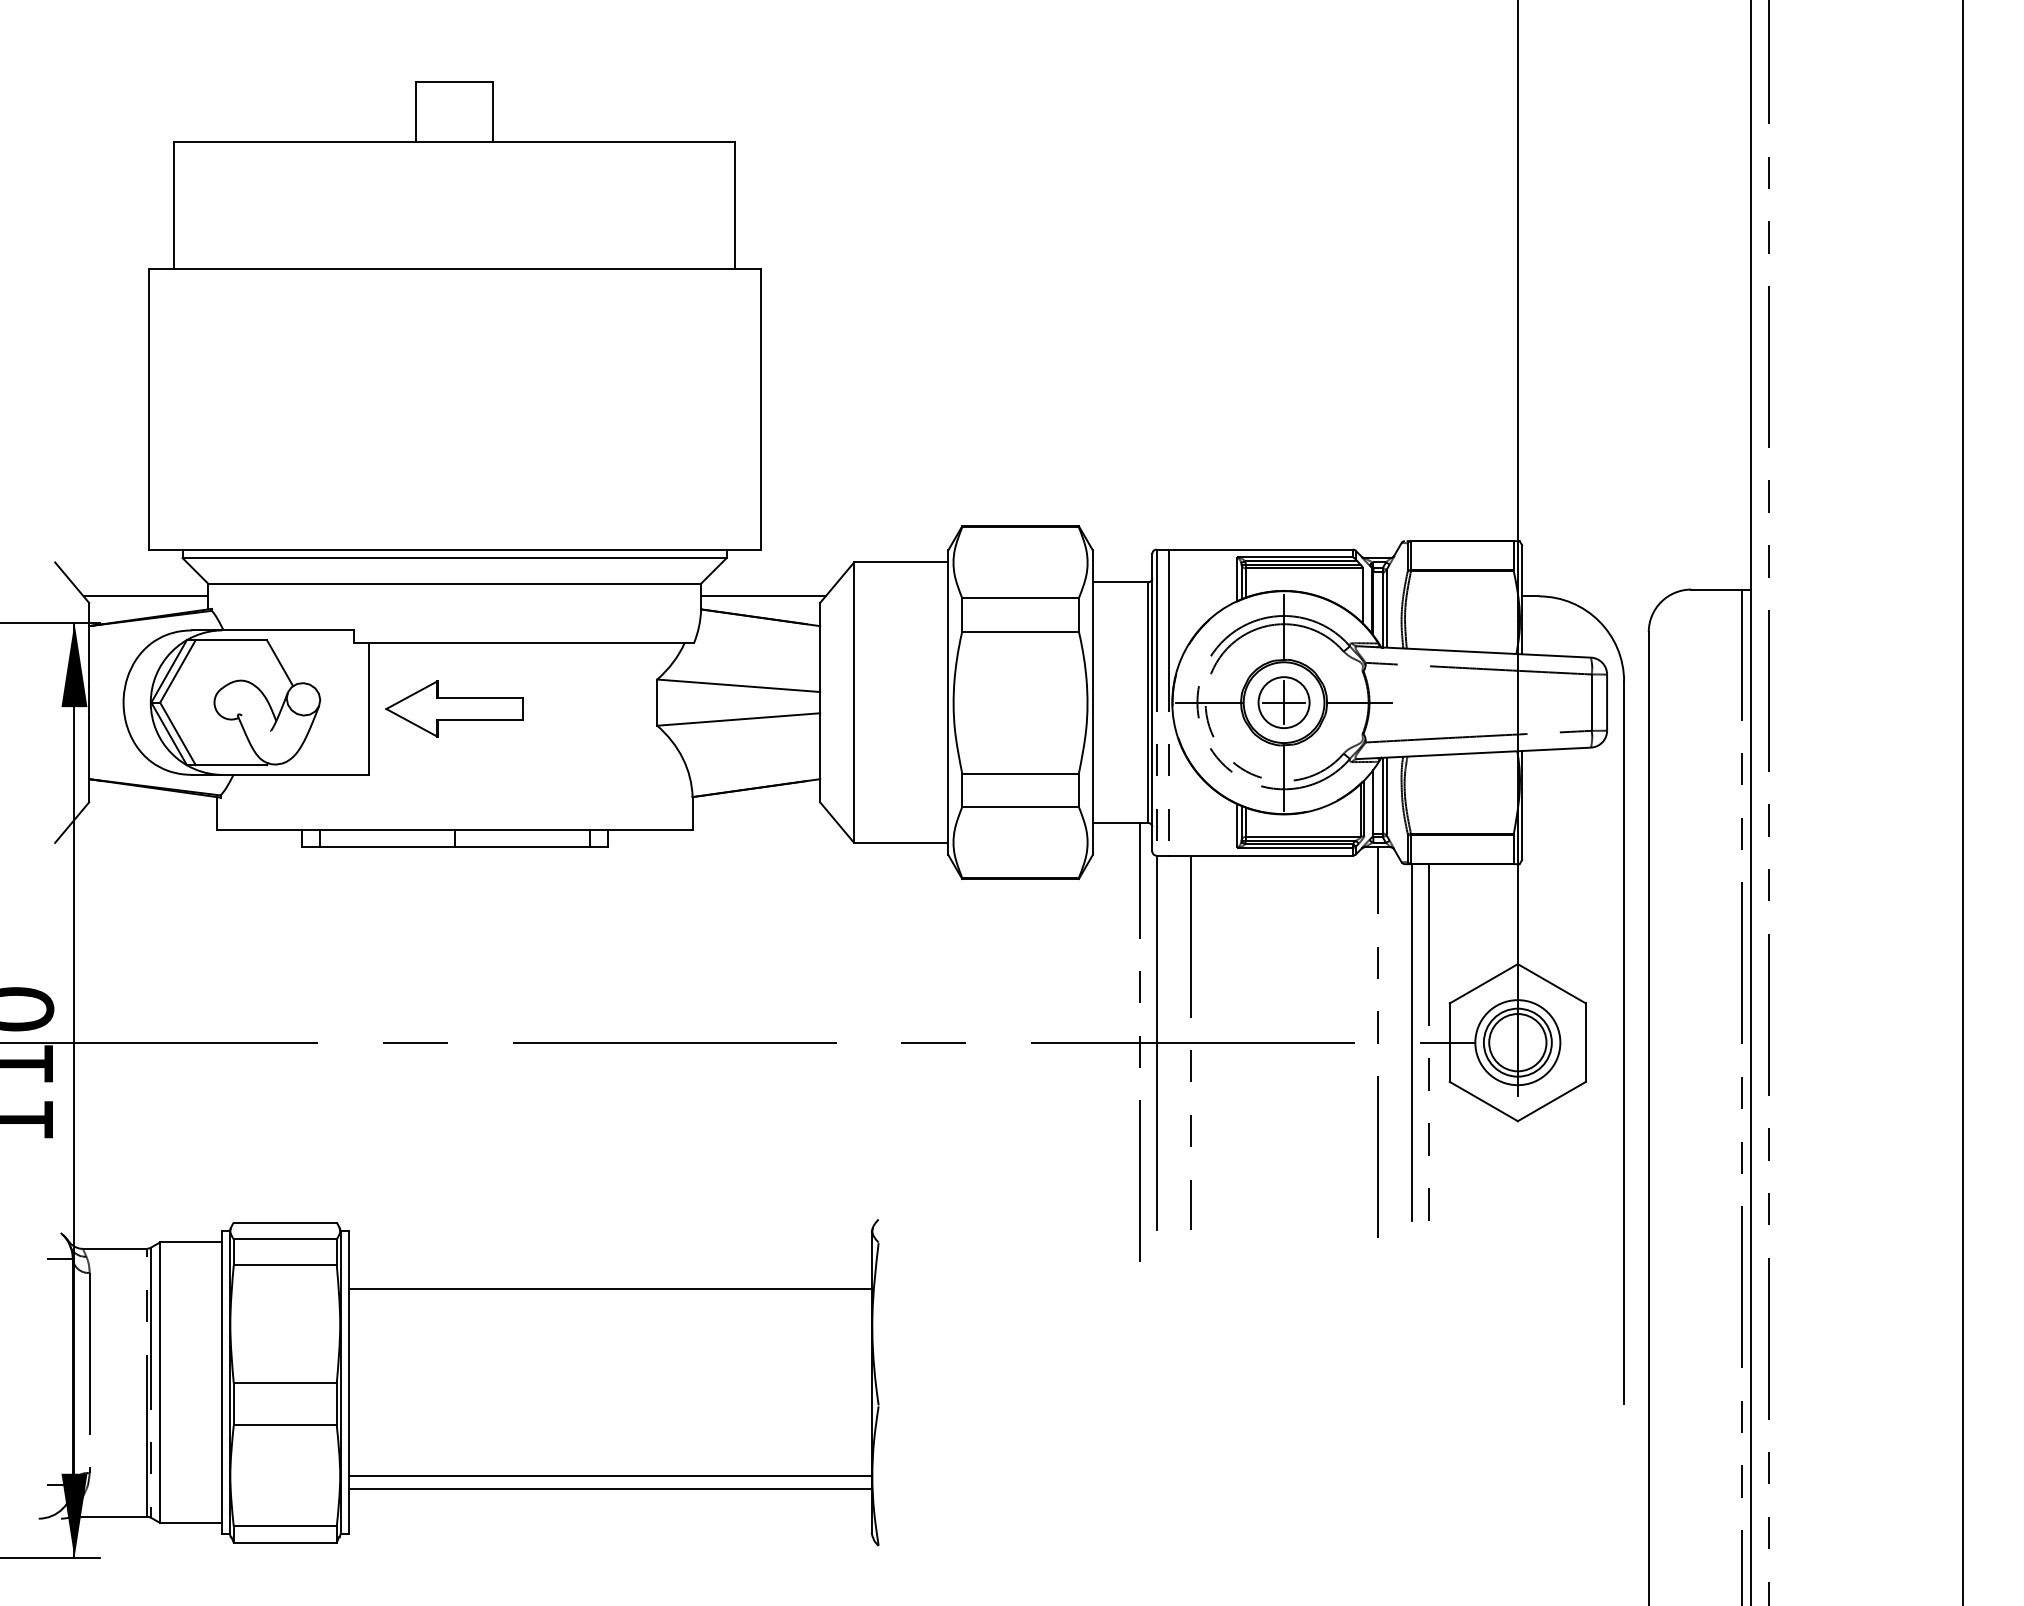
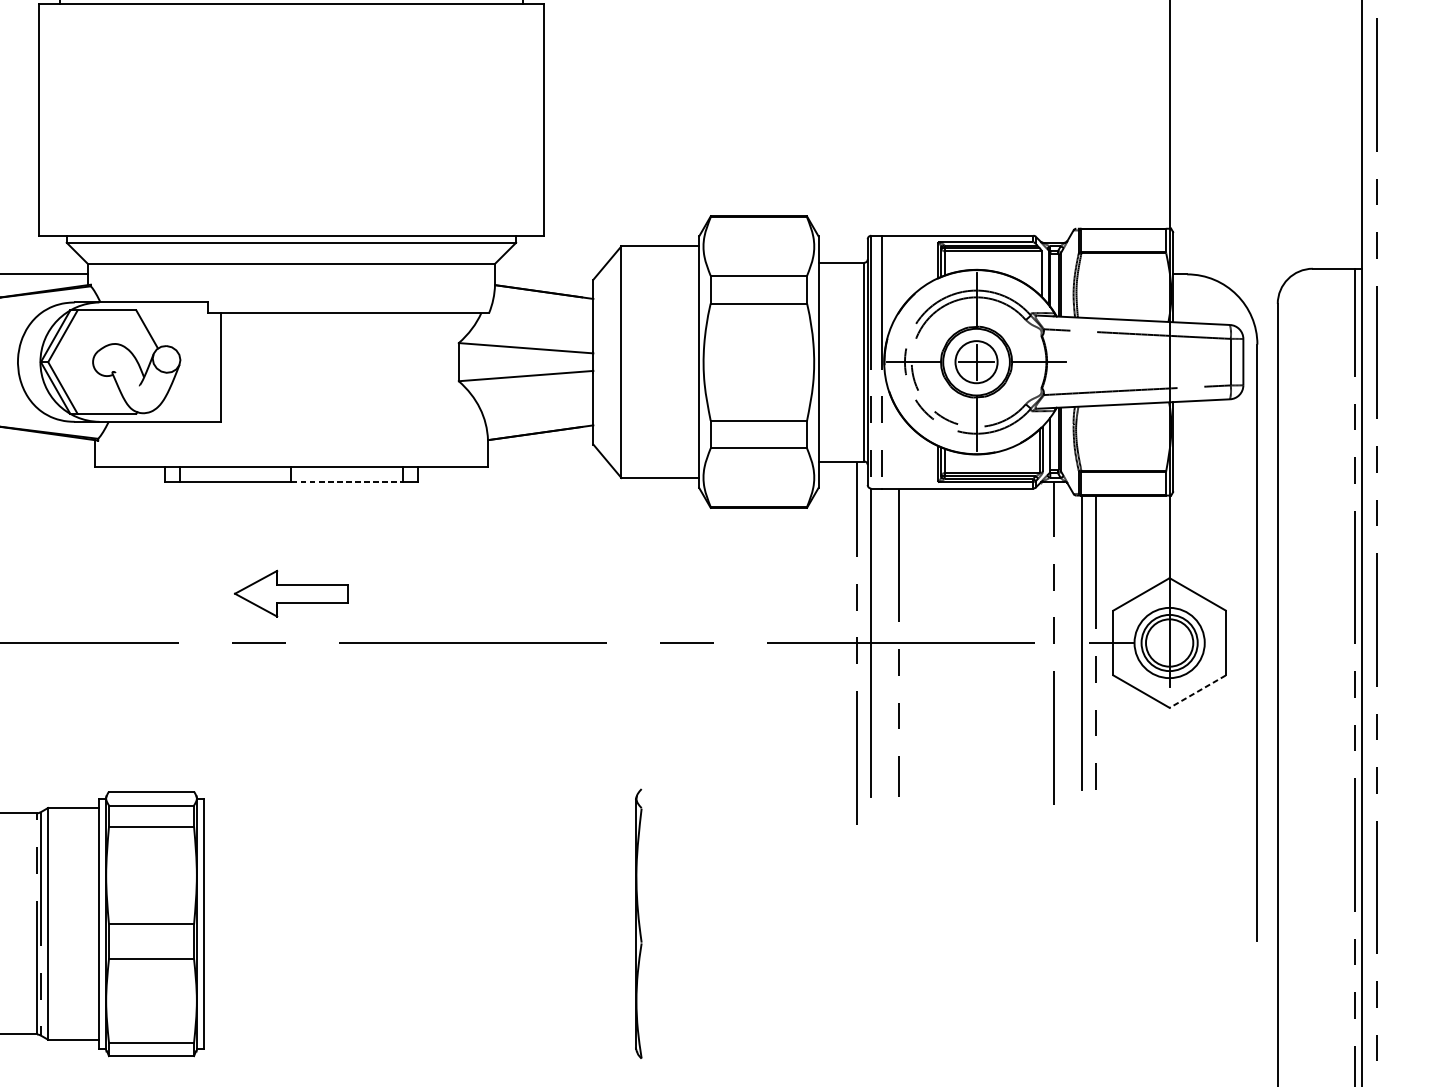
line: (763, 596) -> (546, 274), removed
part: (454, 708) -> (291, 593), moved
line: (522, 847) -> (347, 481), solid -> dashed
line: (1551, 1101) -> (1197, 691), solid -> dashed
line: (610, 1289) -> (420, 846), removed
line: (610, 1476) -> (420, 1001), removed
line: (610, 1488) -> (420, 1011), removed

